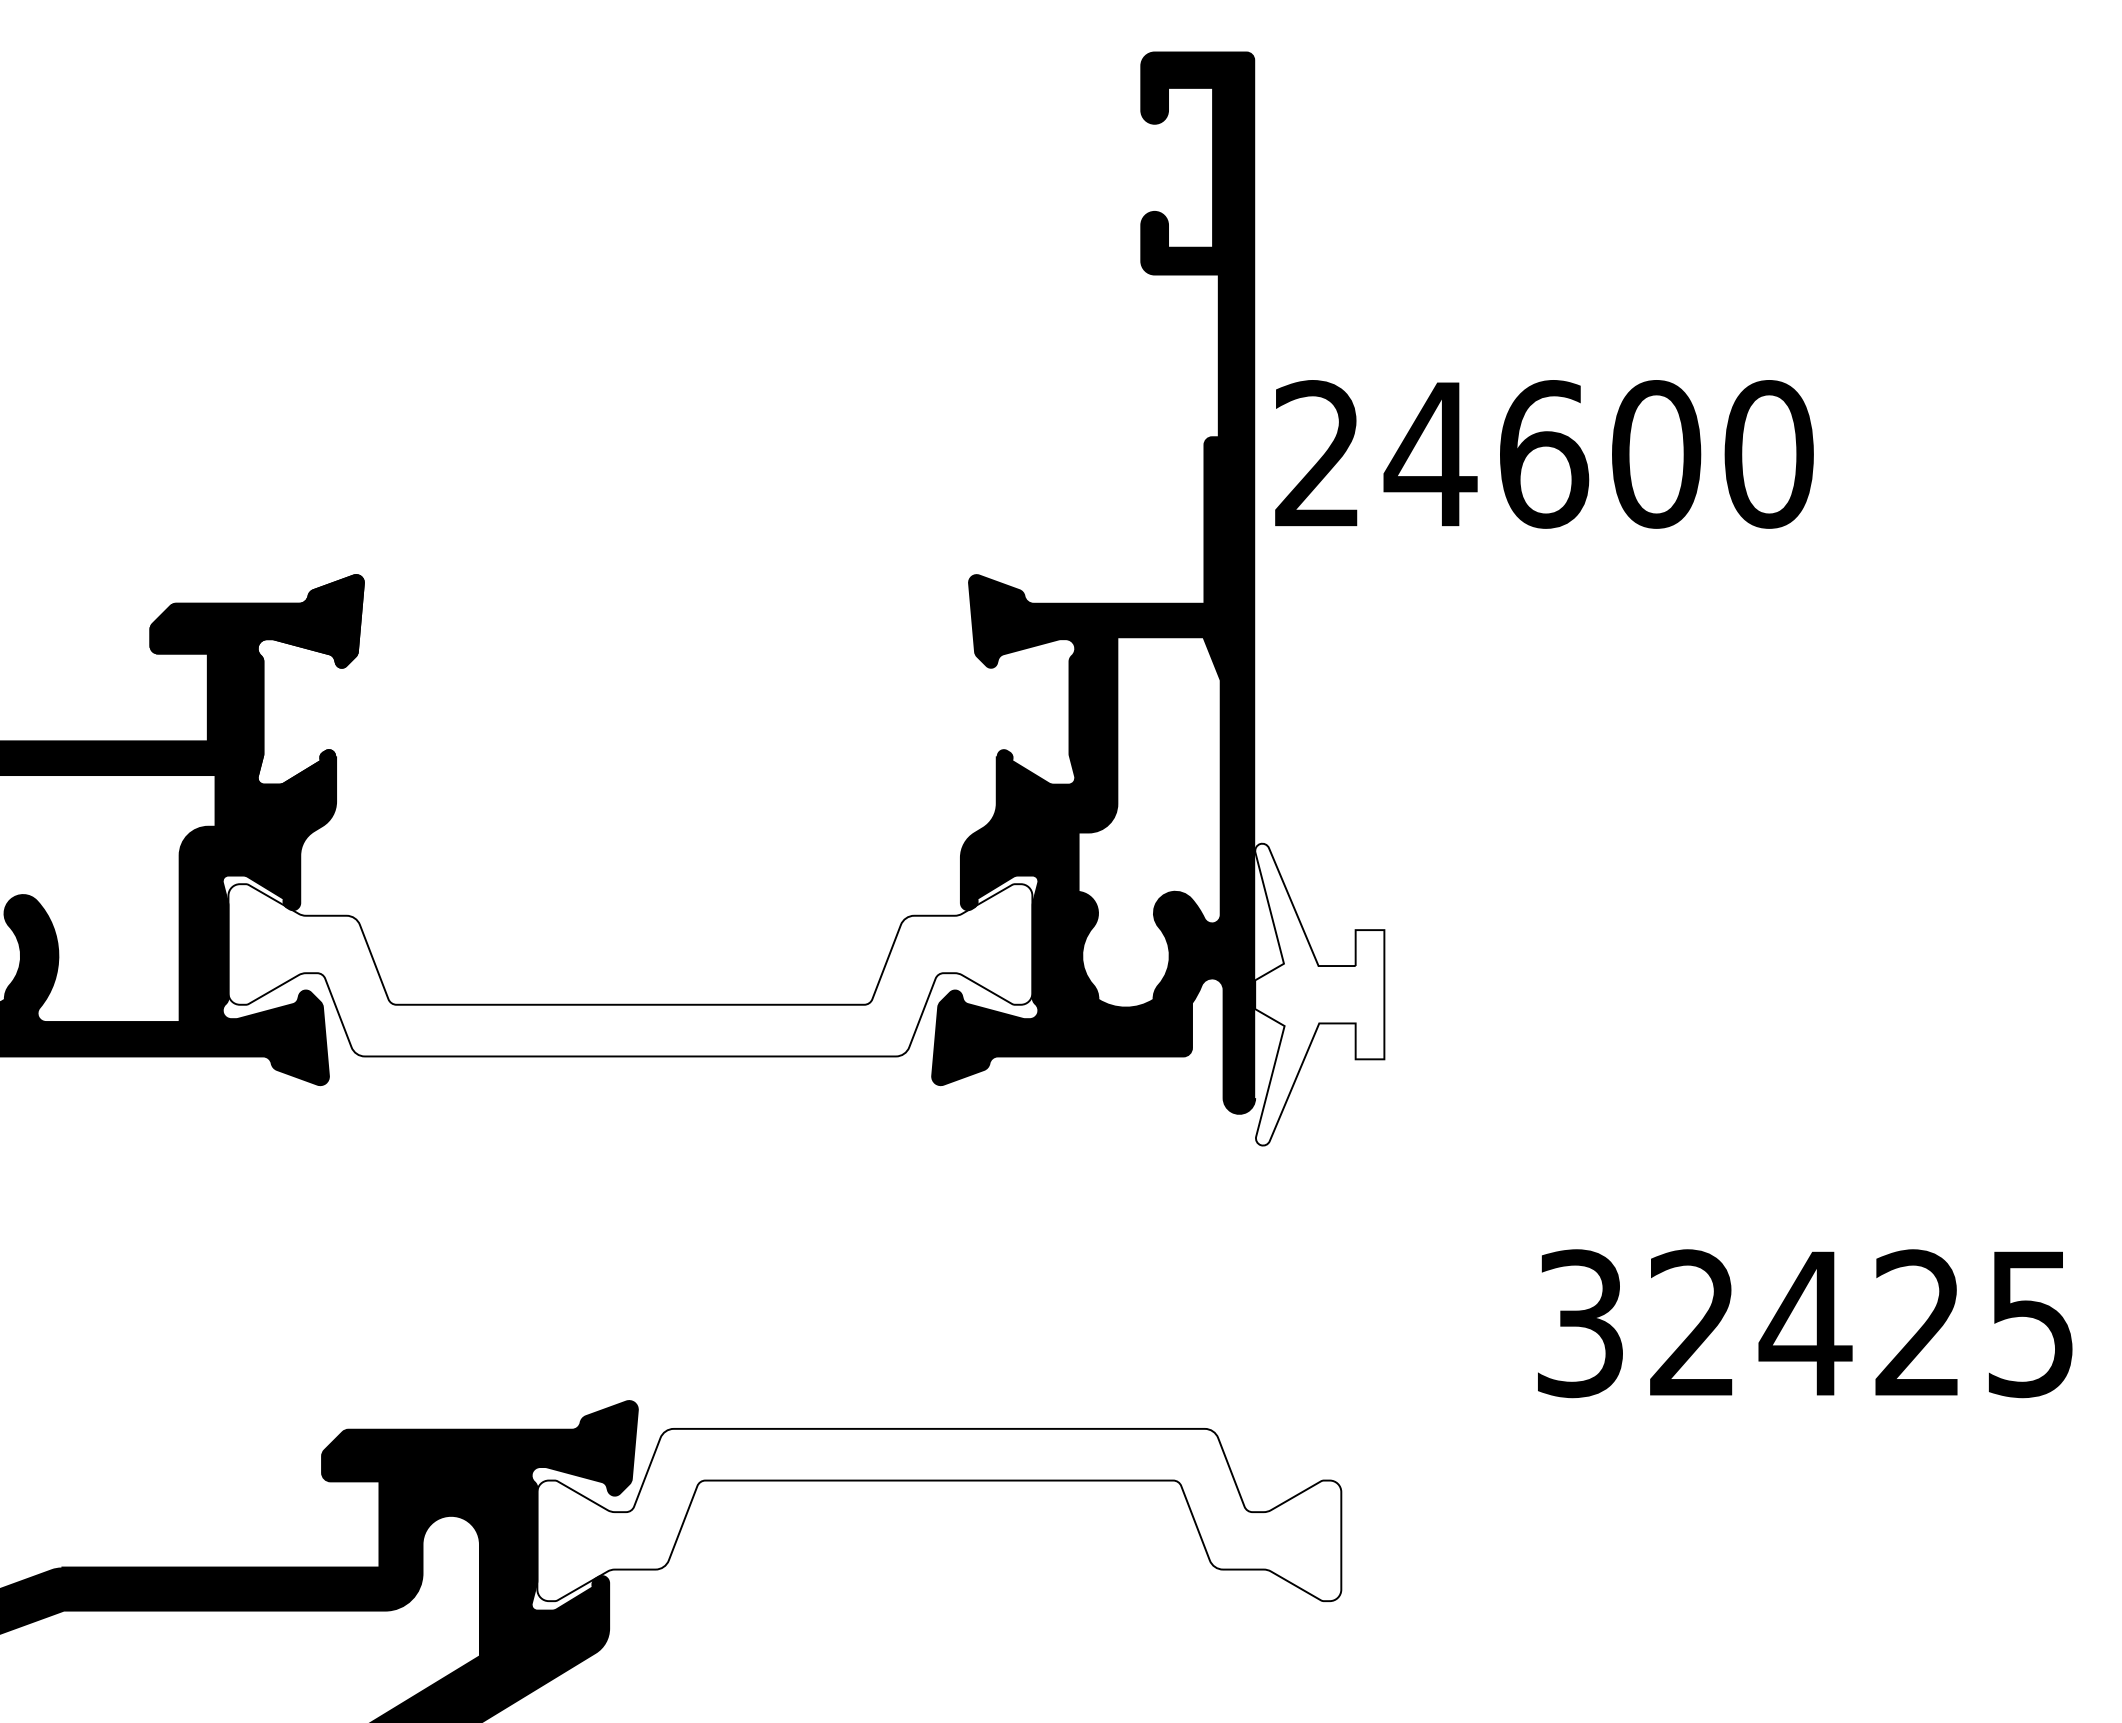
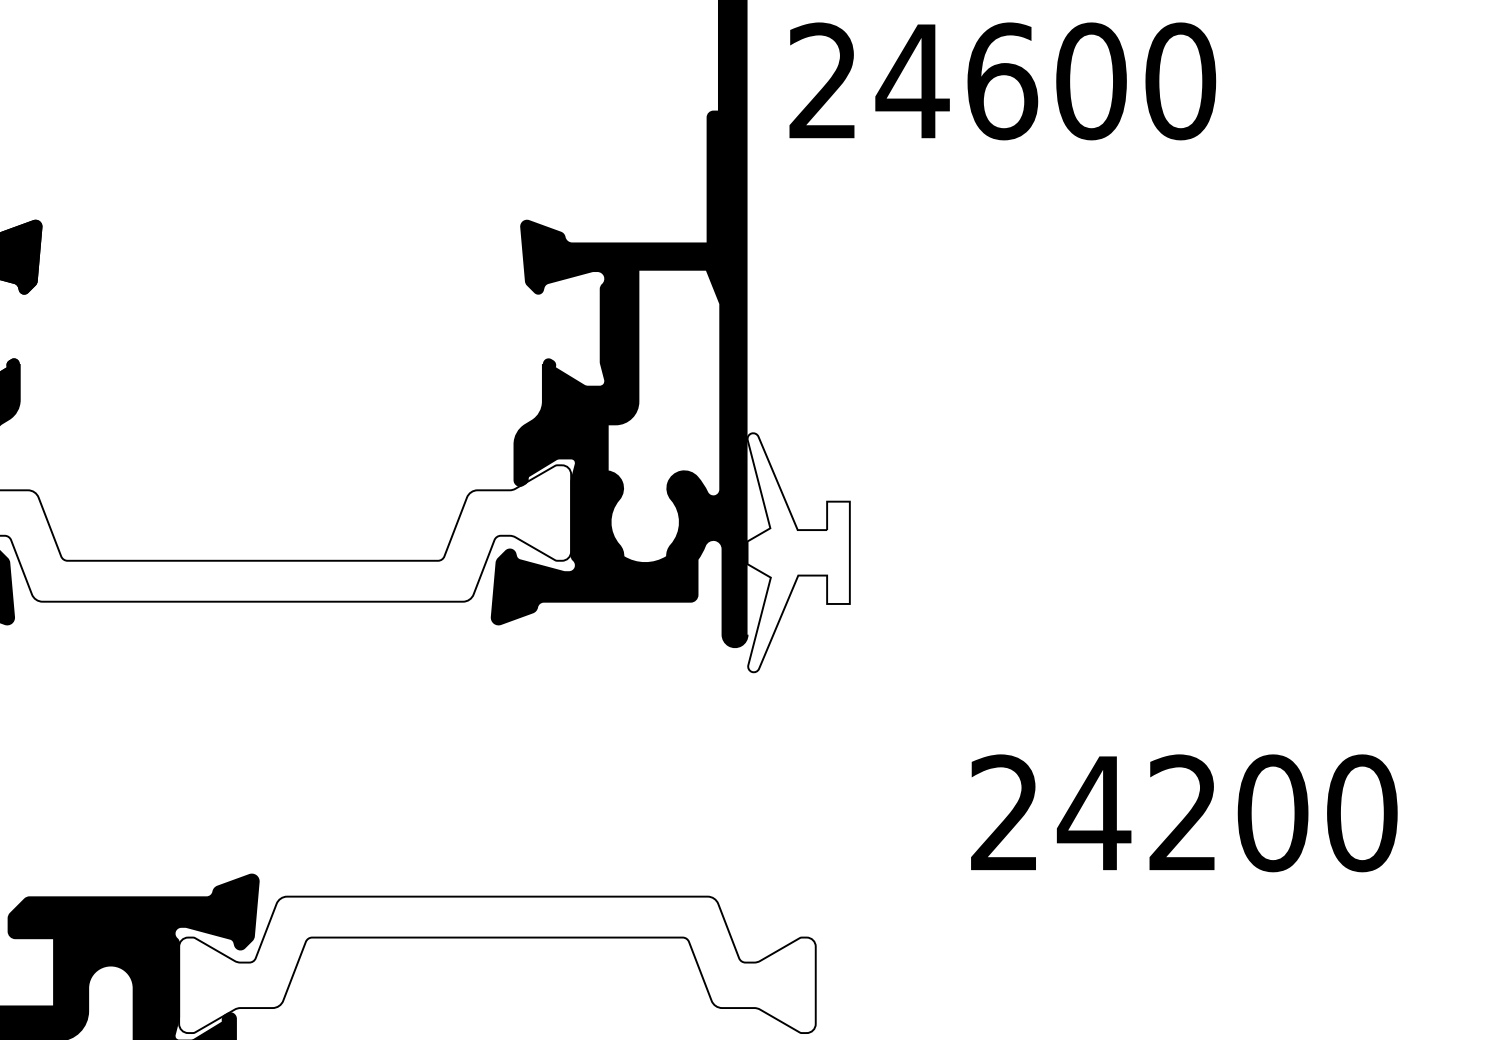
text: (1544, 454) -> (1002, 81), moved
text: (1806, 1323) -> (1184, 813), 32425 -> 24200

